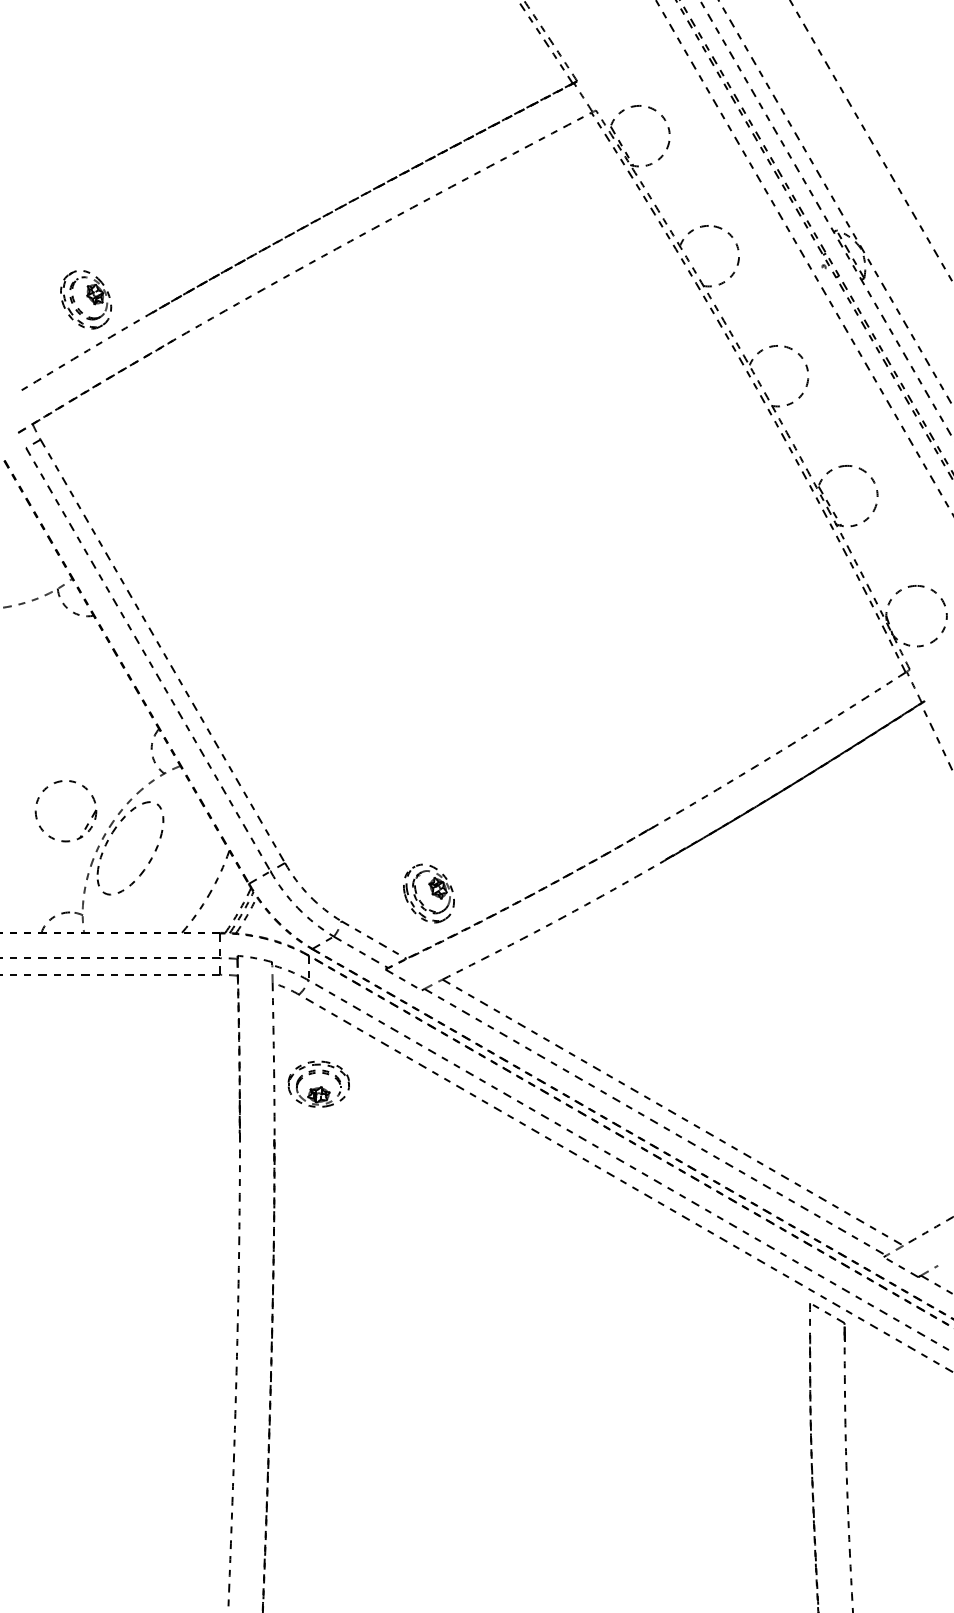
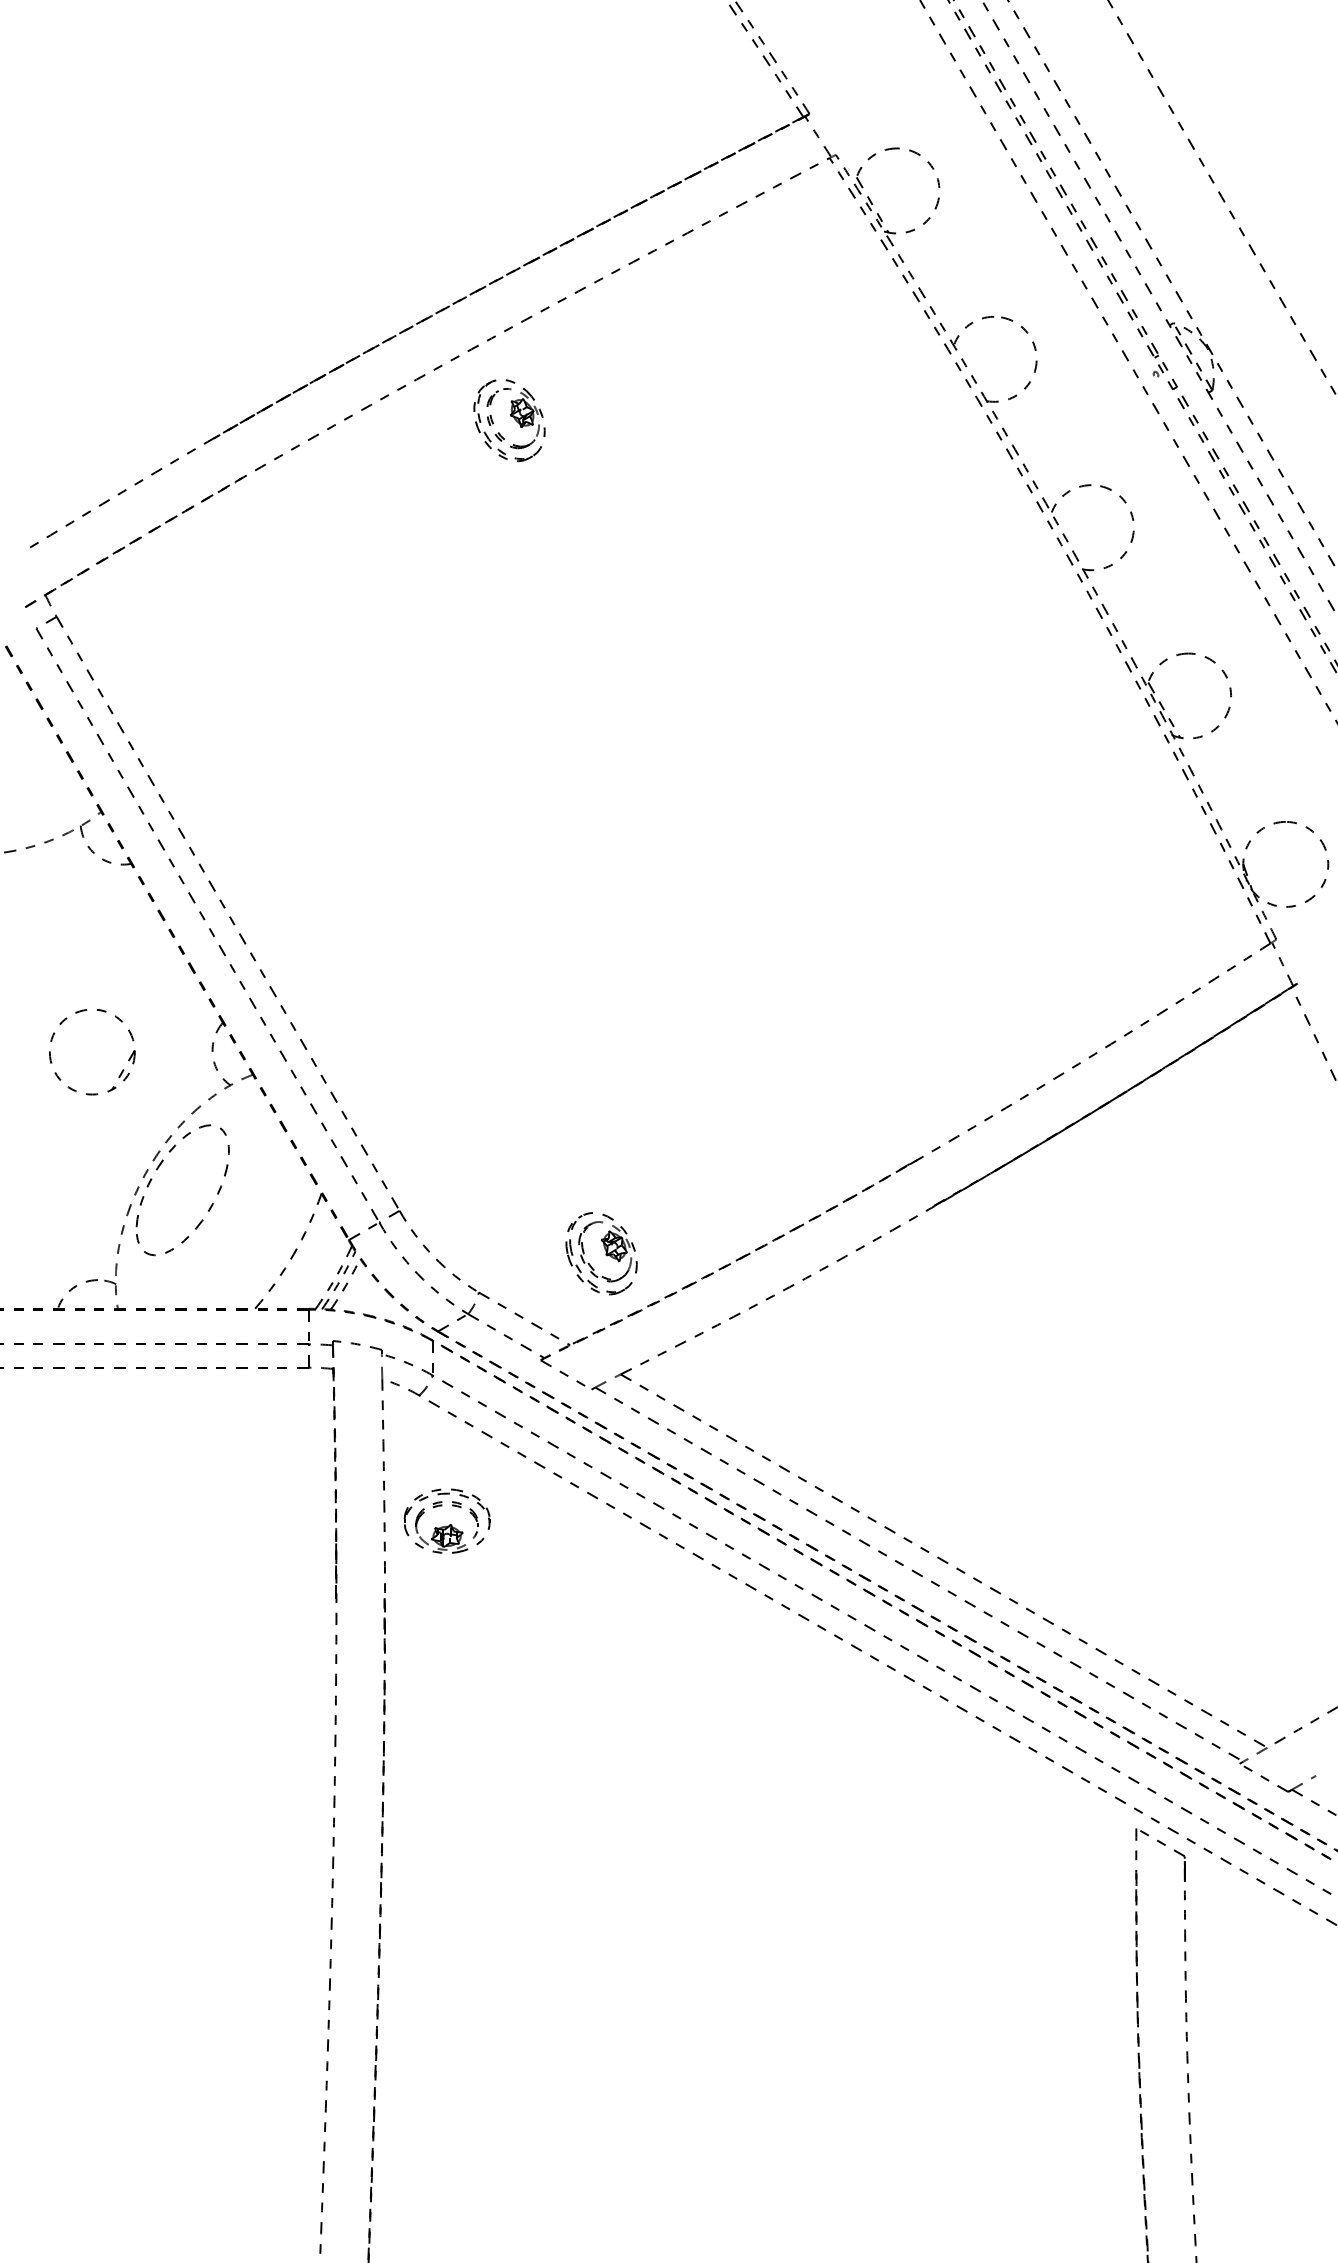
part: (86, 299) -> (509, 420), moved
part: (87, 823) -> (122, 1069), moved

